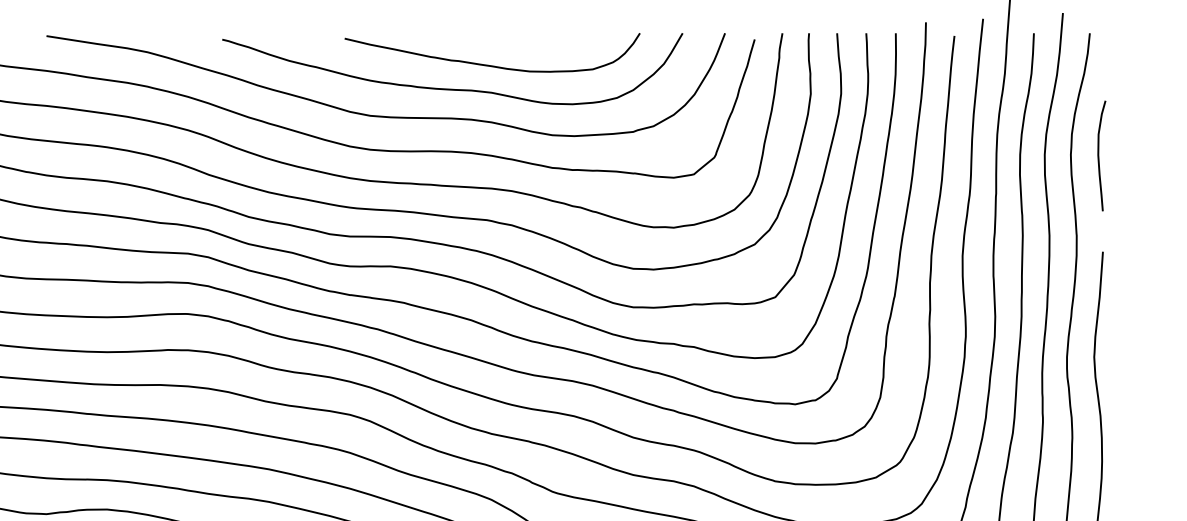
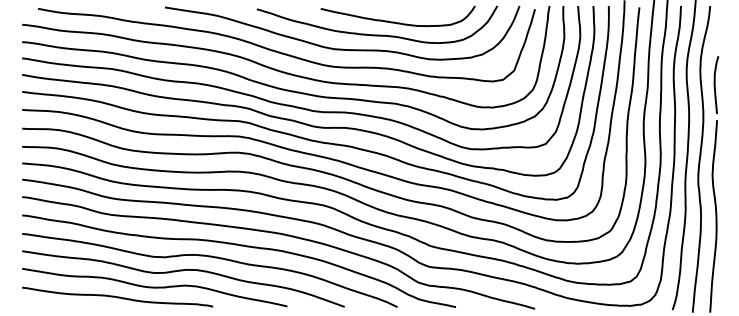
curve: (1099, 154) -> (715, 84), moved

